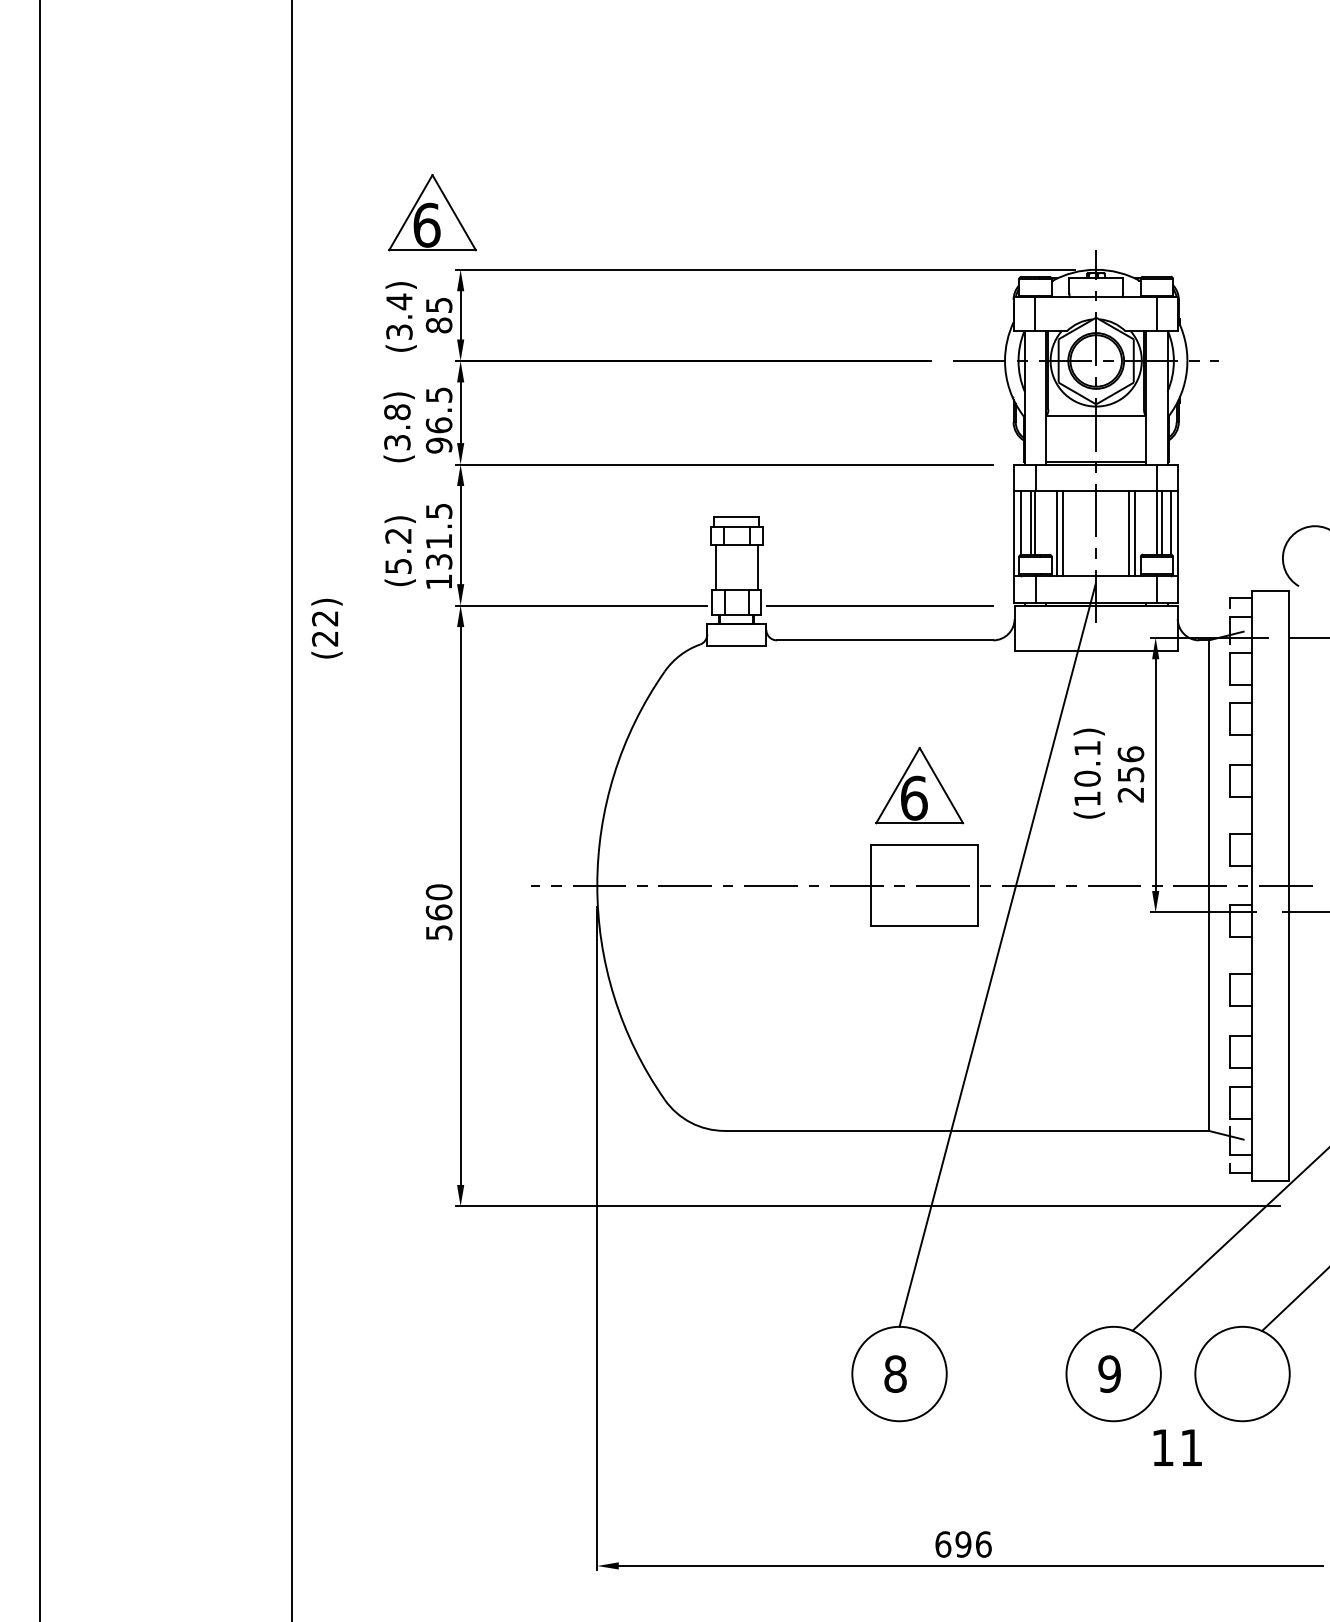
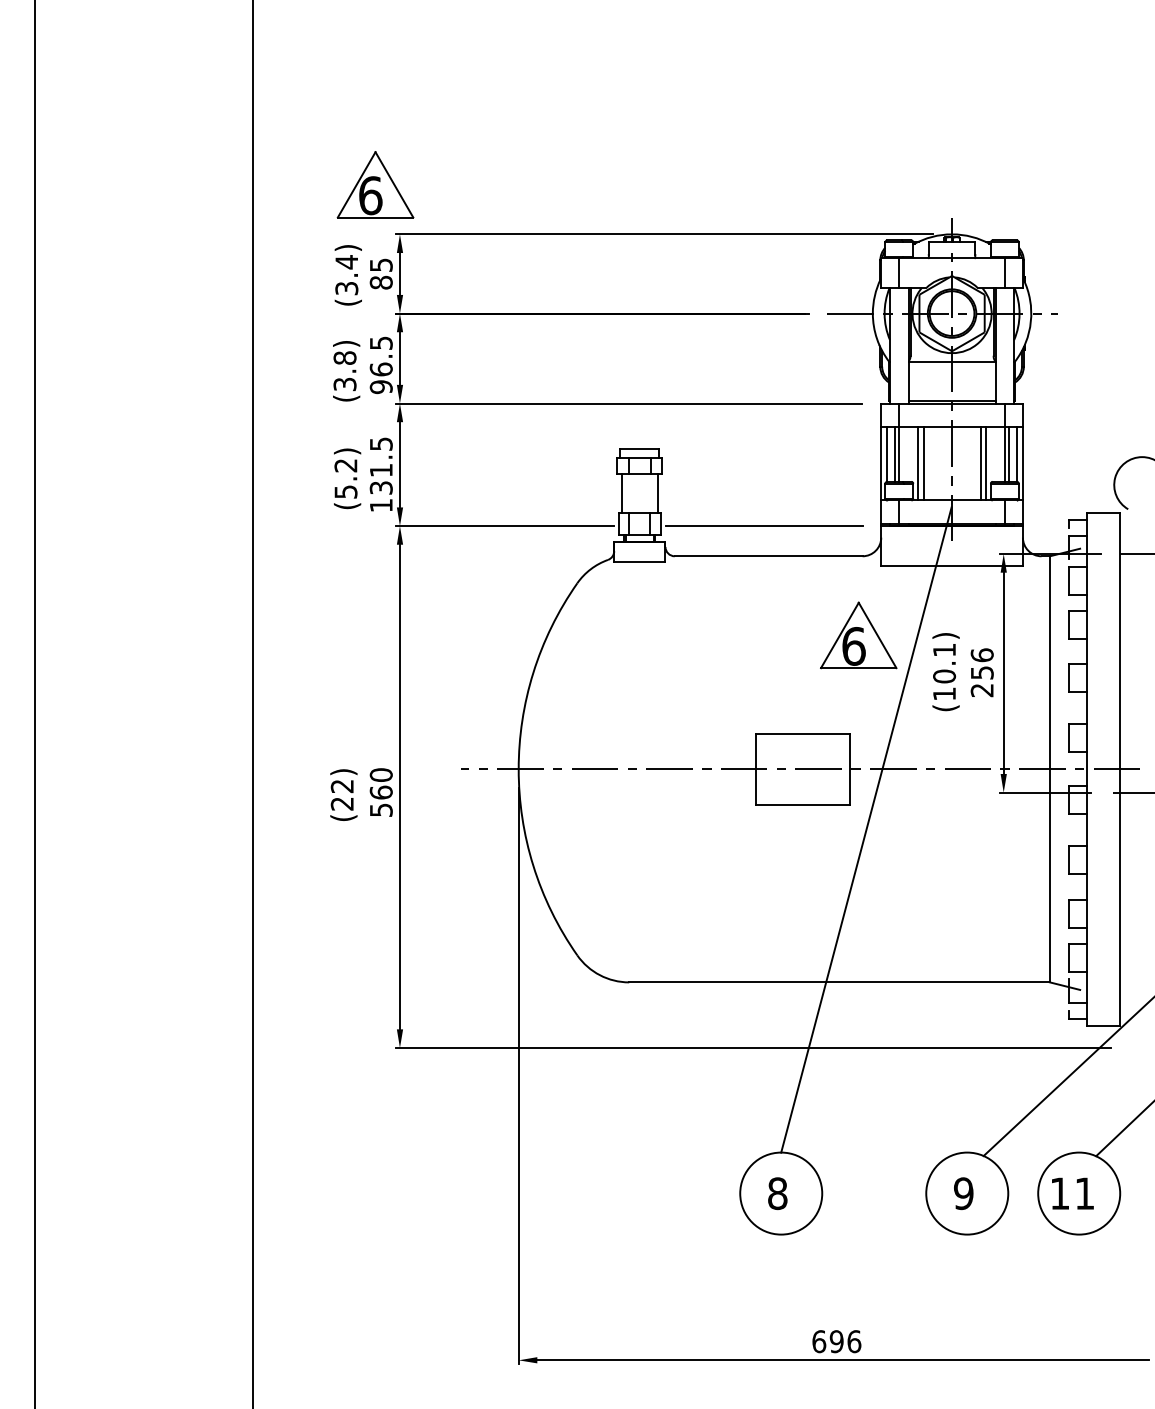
text: (326, 627) -> (343, 794), moved
part: (919, 785) -> (858, 635), moved
text: (1177, 1447) -> (1072, 1193), moved

